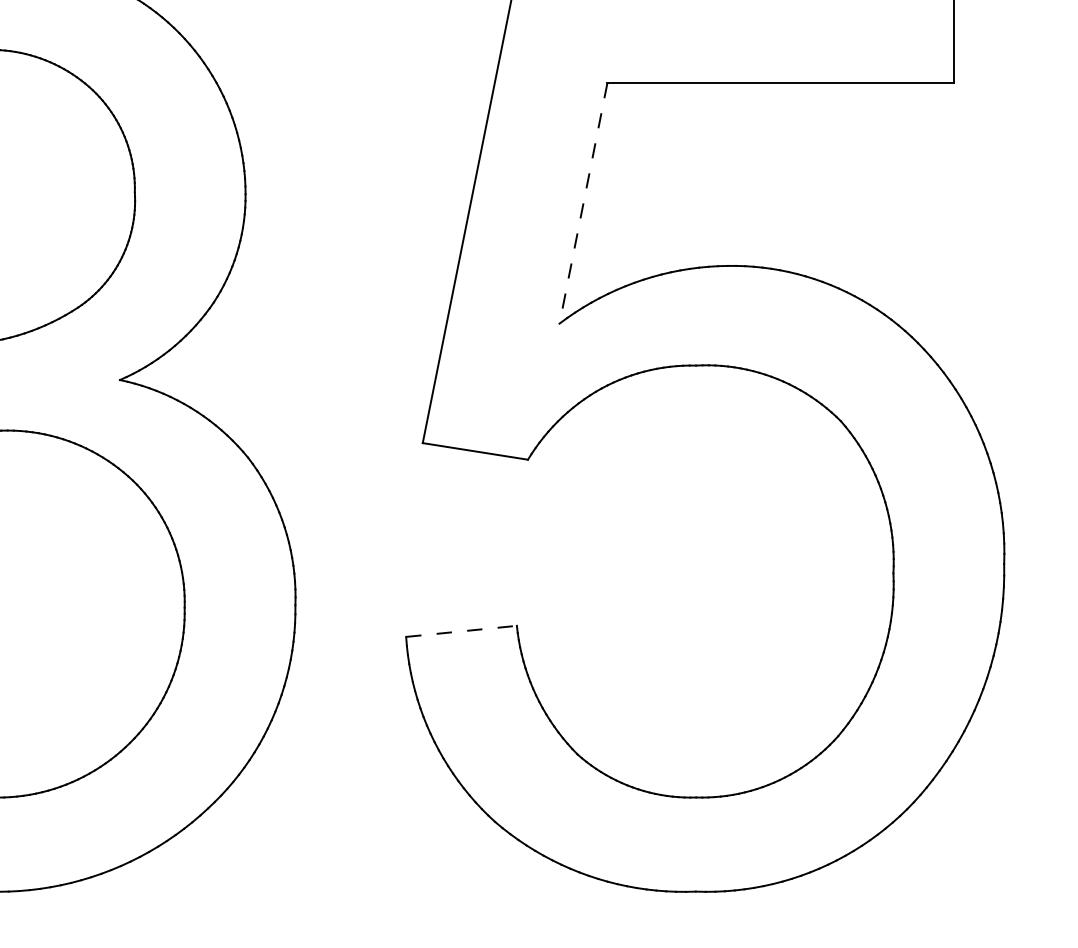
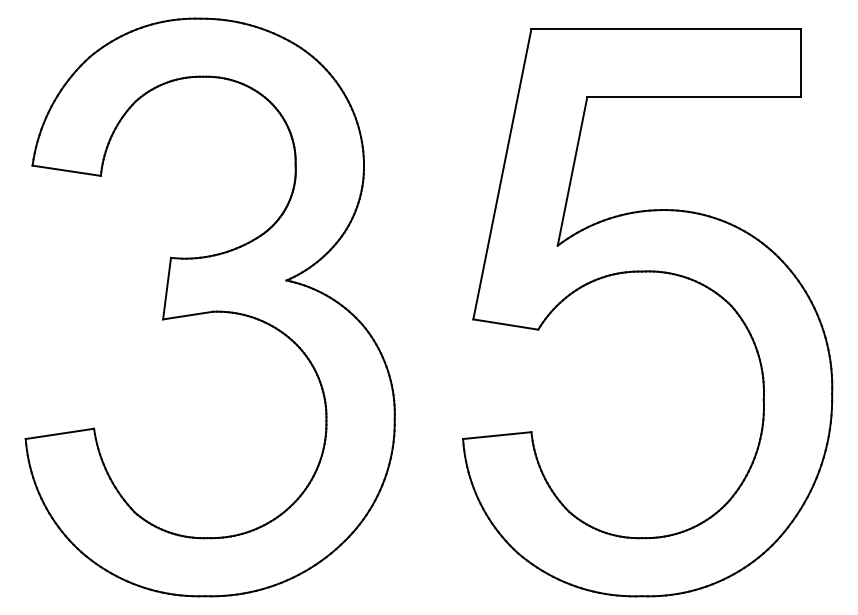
line: (583, 203) -> (572, 171), dashed -> solid
line: (461, 631) -> (497, 435), dashed -> solid

